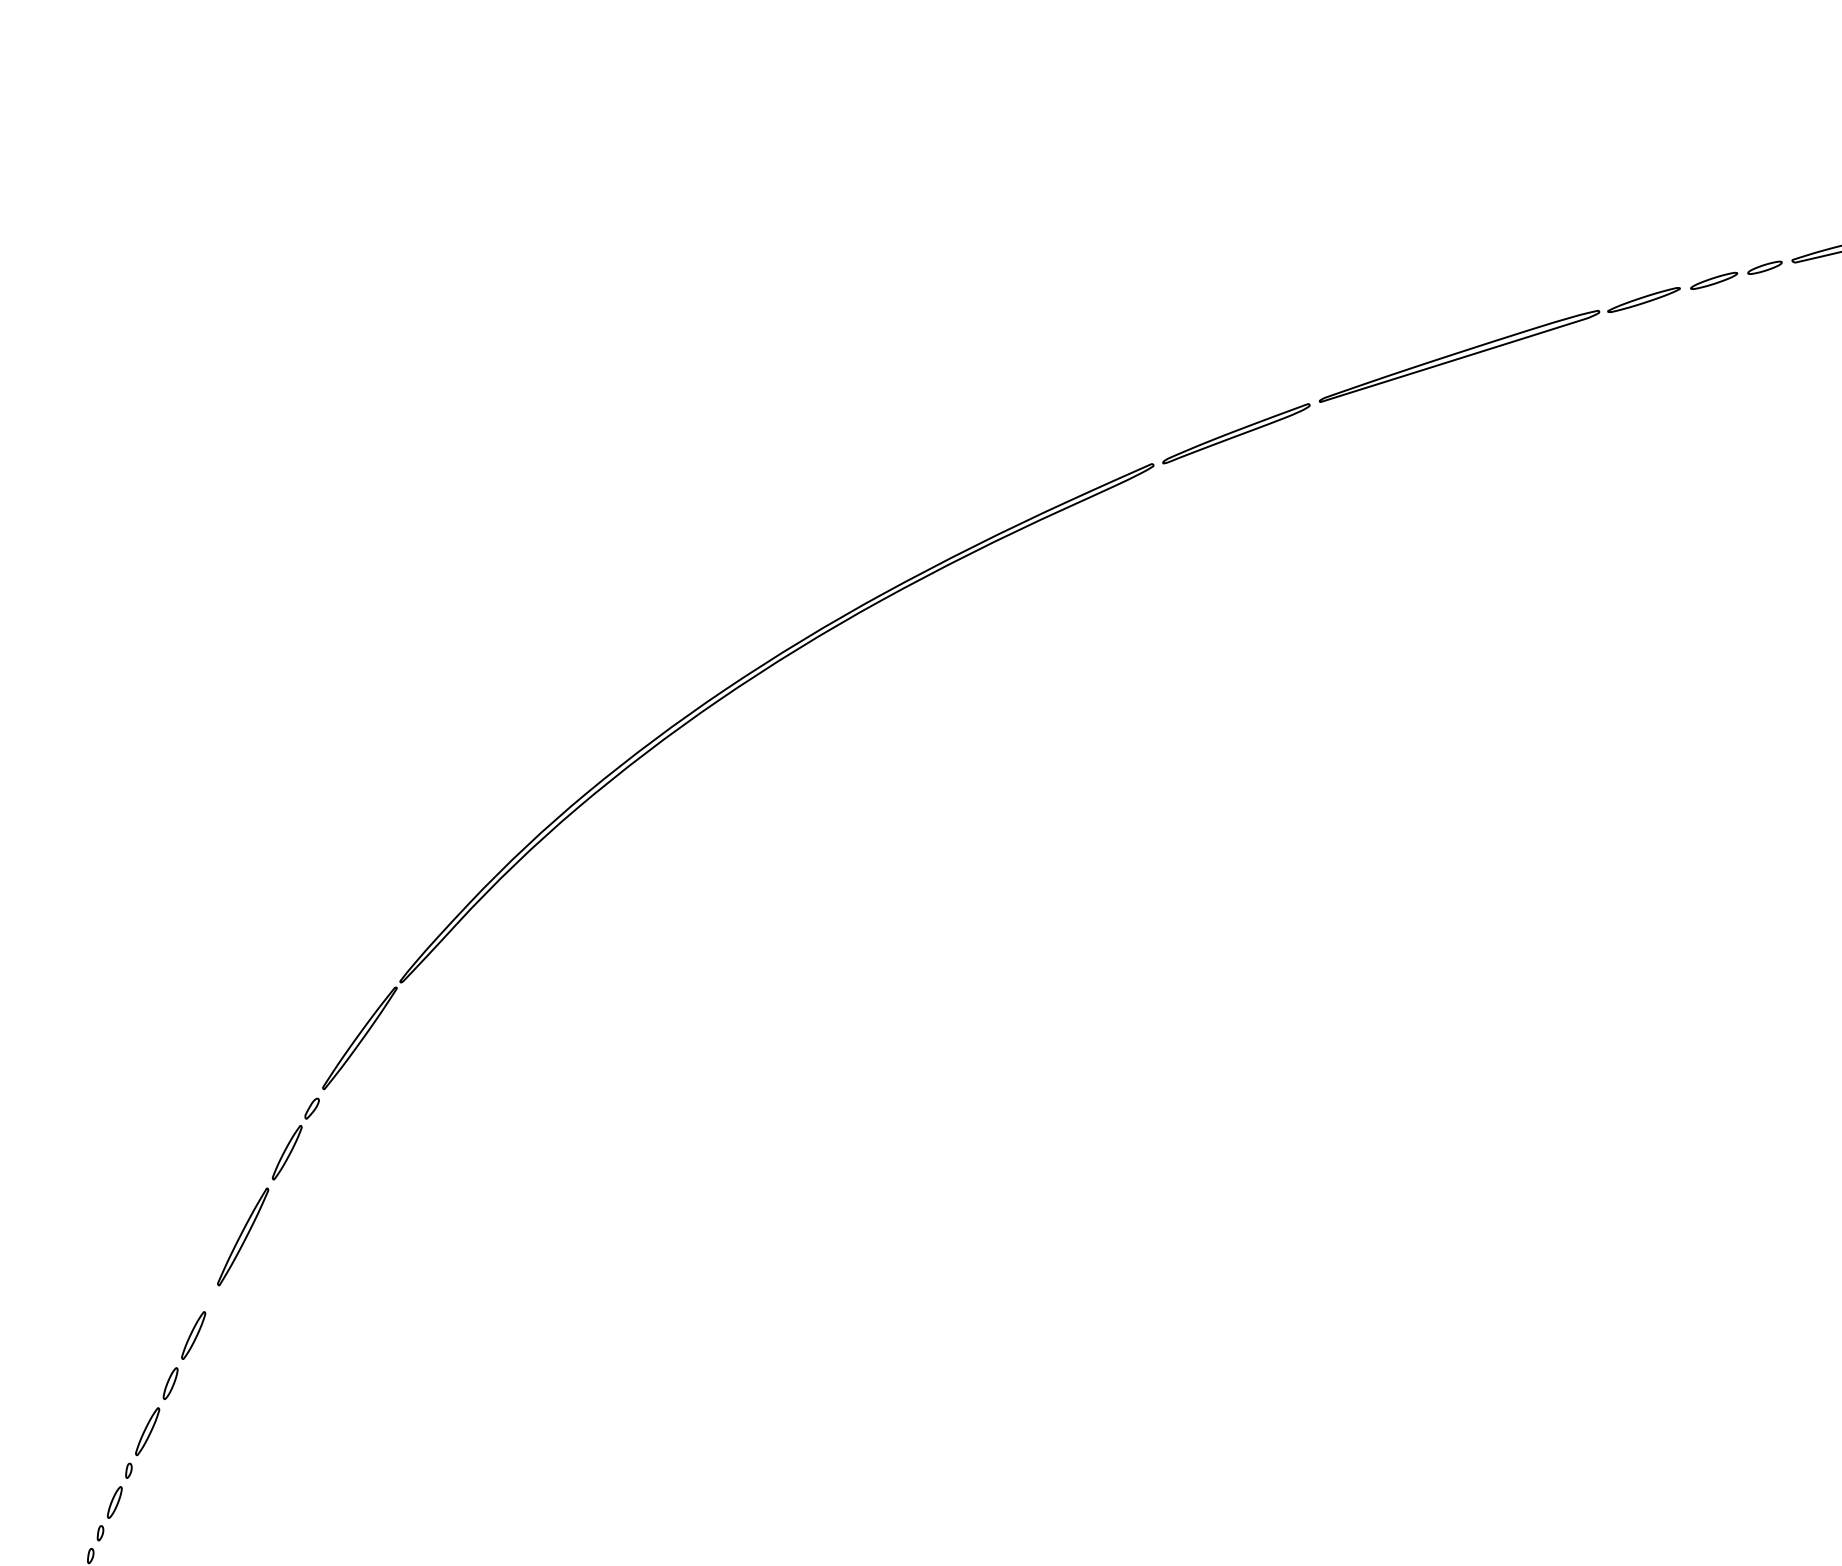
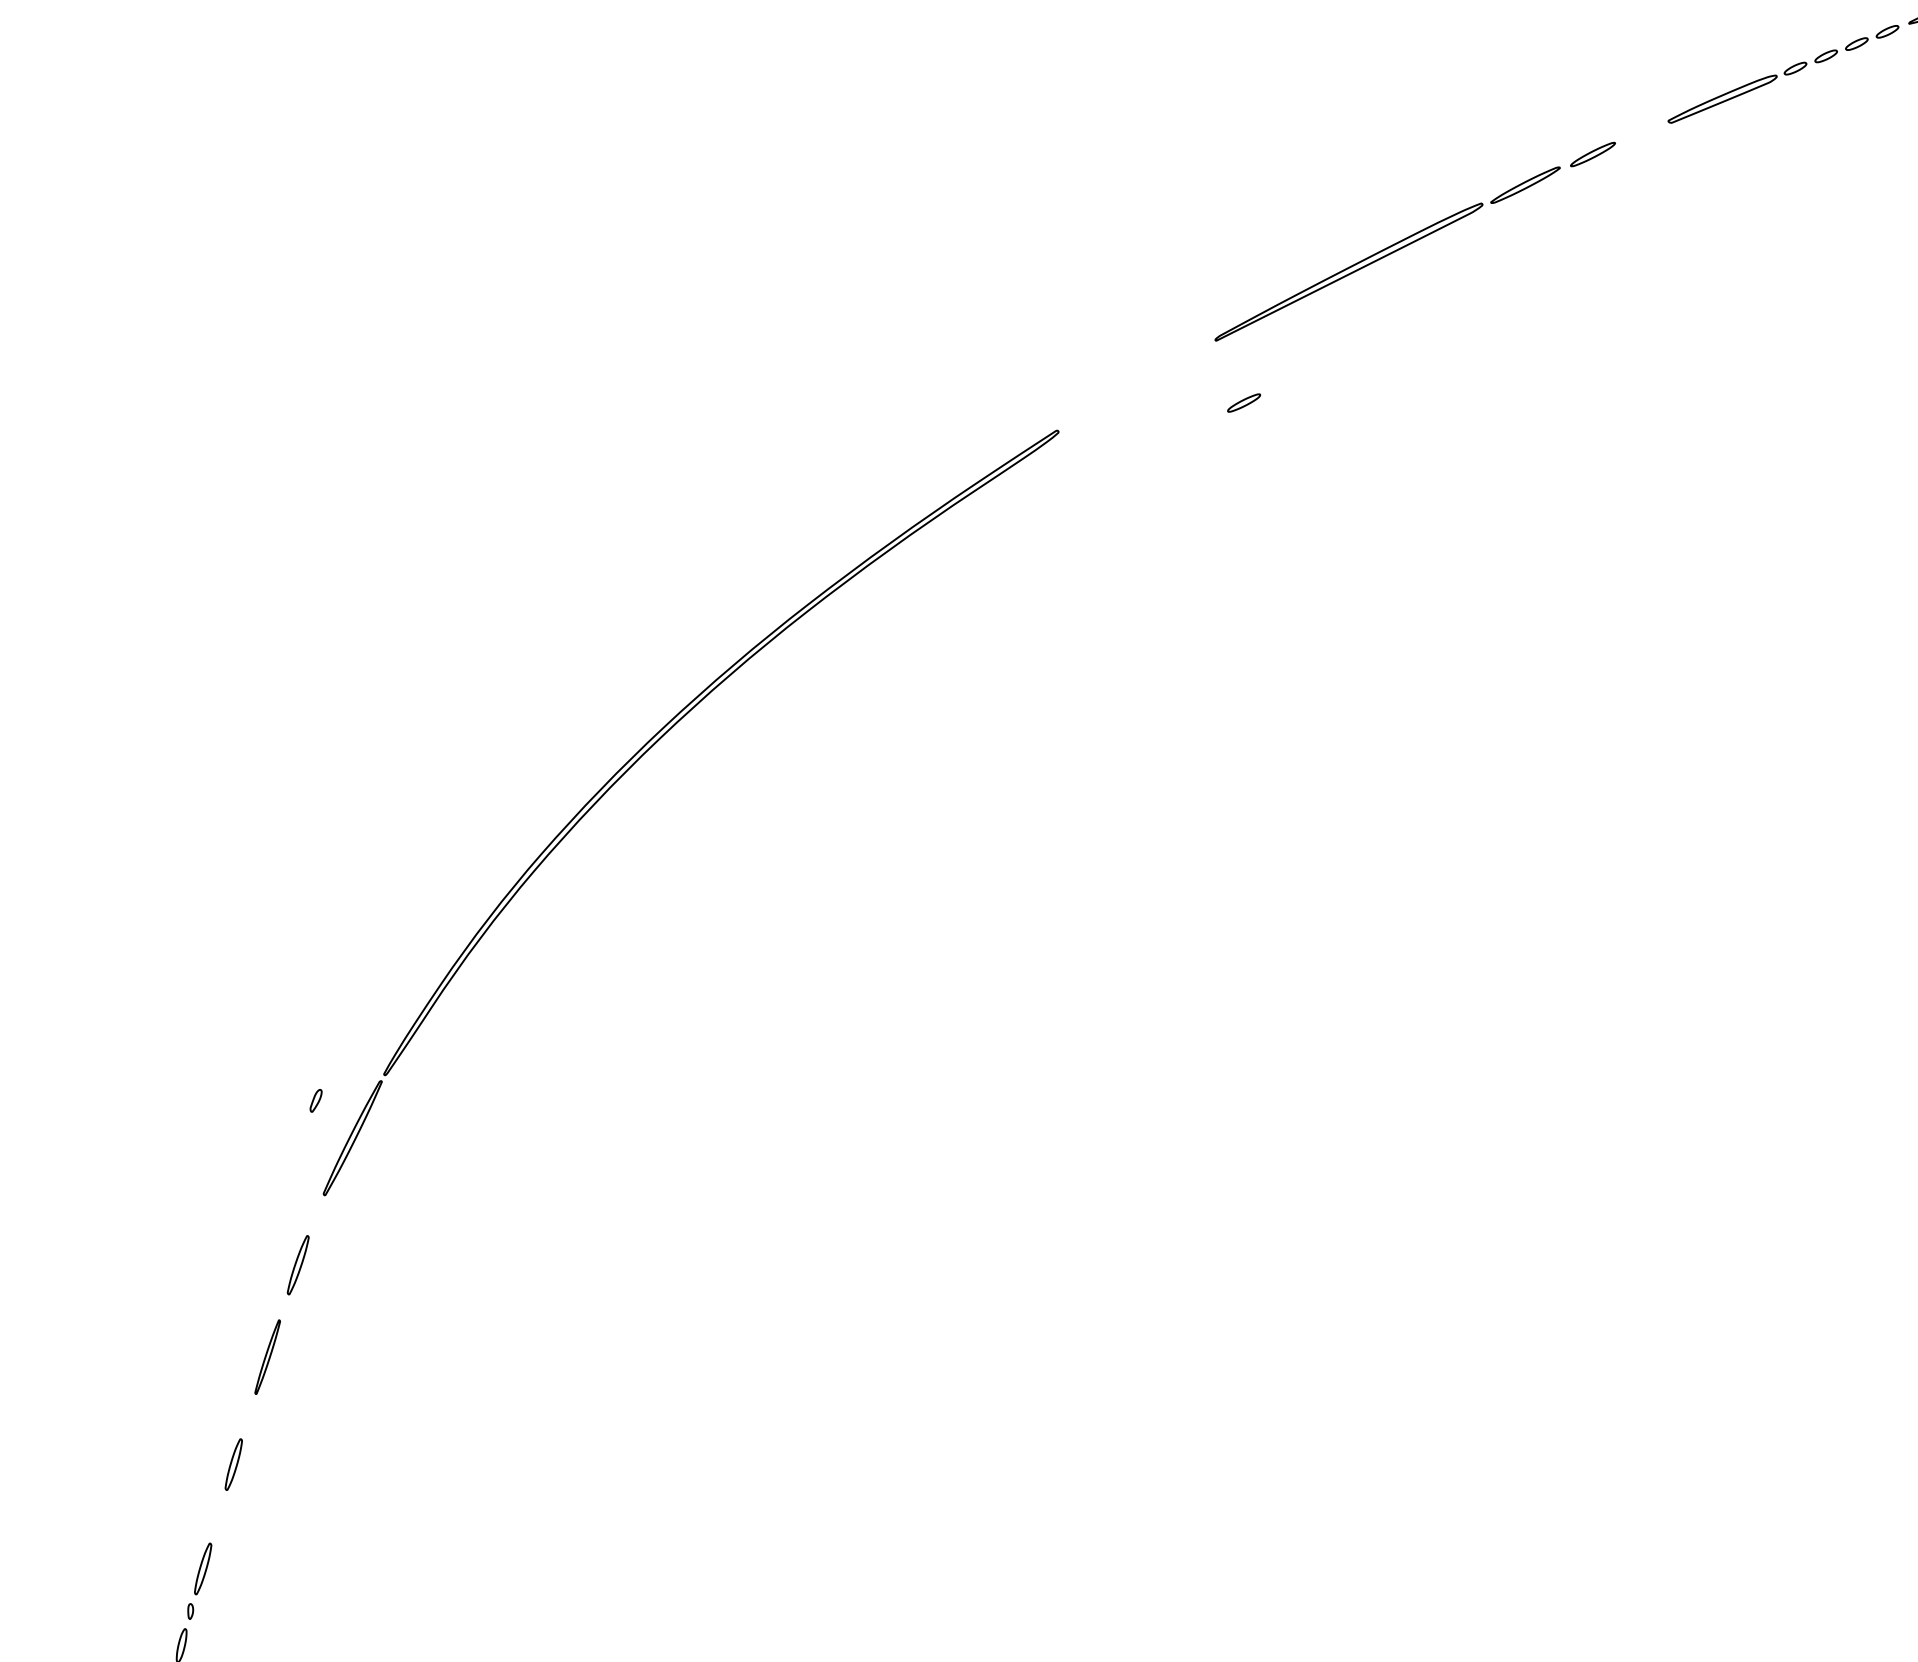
part: (1764, 267) -> (1243, 402), moved
part: (1236, 432) -> (1136, 385), removed
part: (311, 1108) -> (315, 1100), moved
part: (243, 1236) -> (267, 1356), size x0.7
part: (170, 1383) -> (218, 1516), removed

